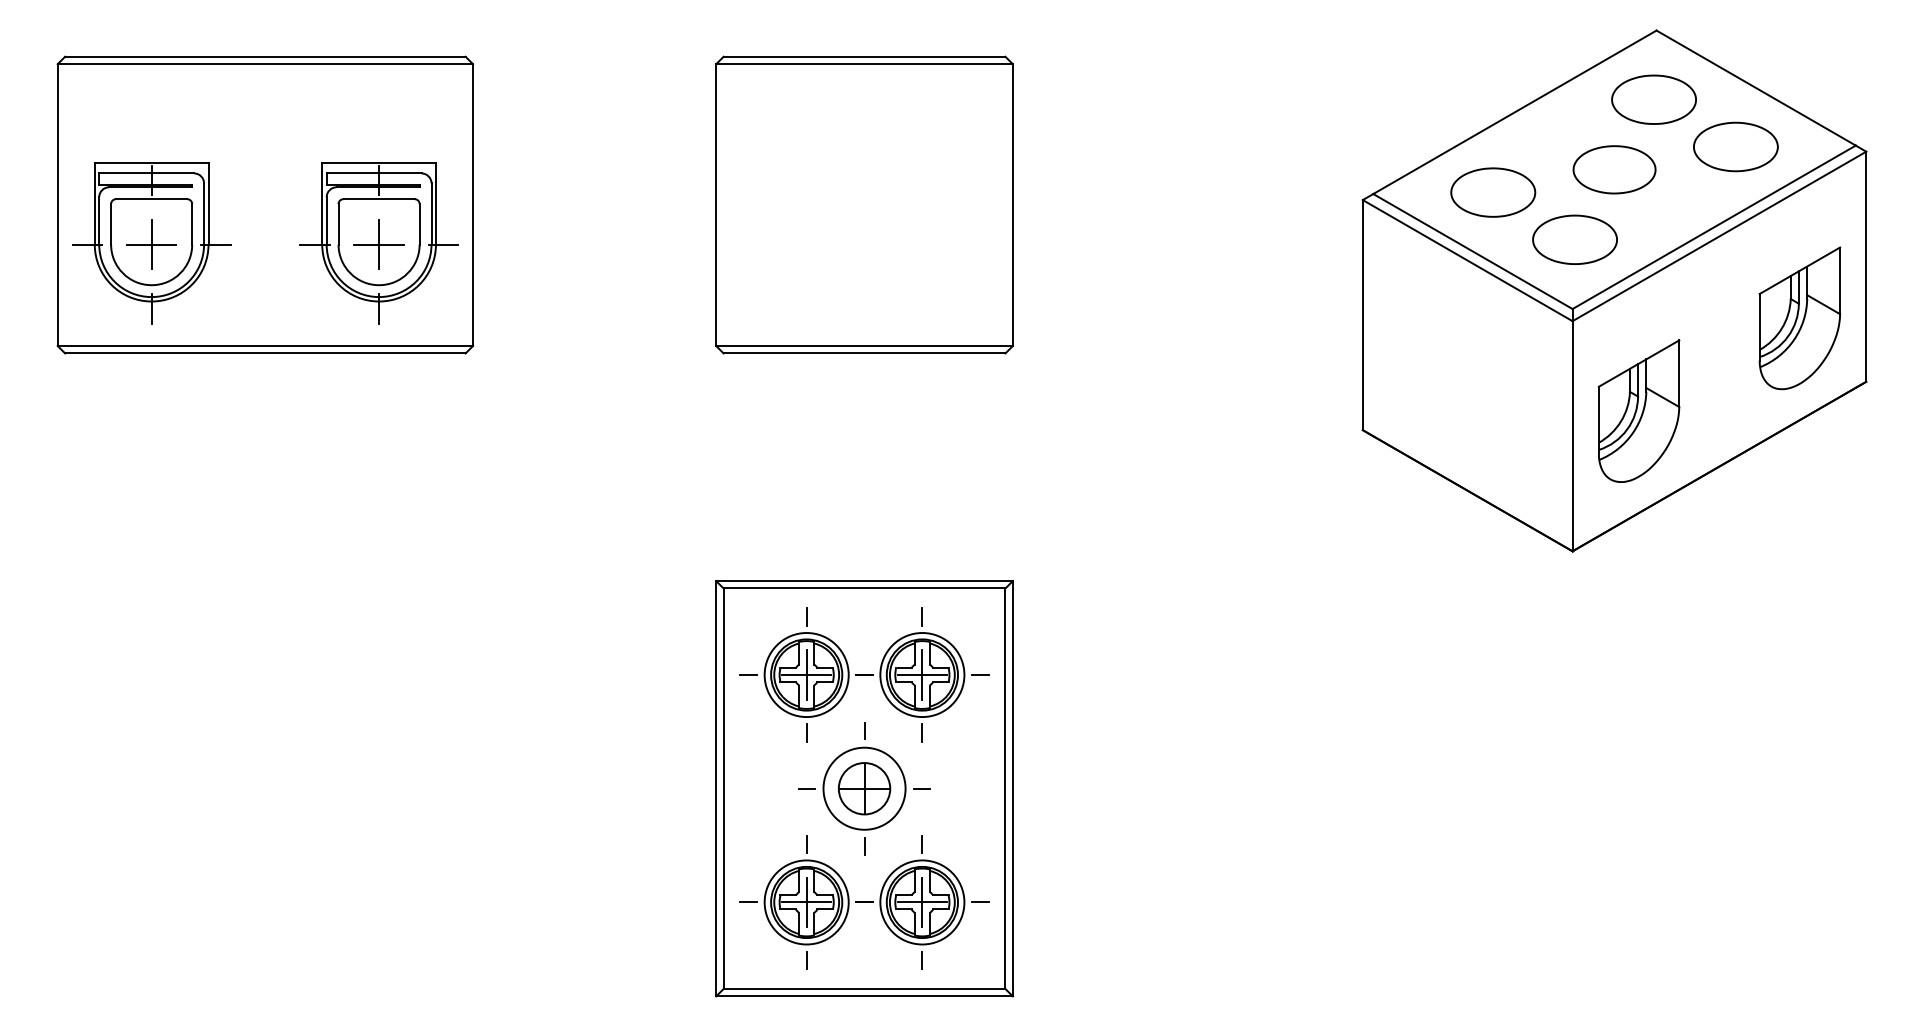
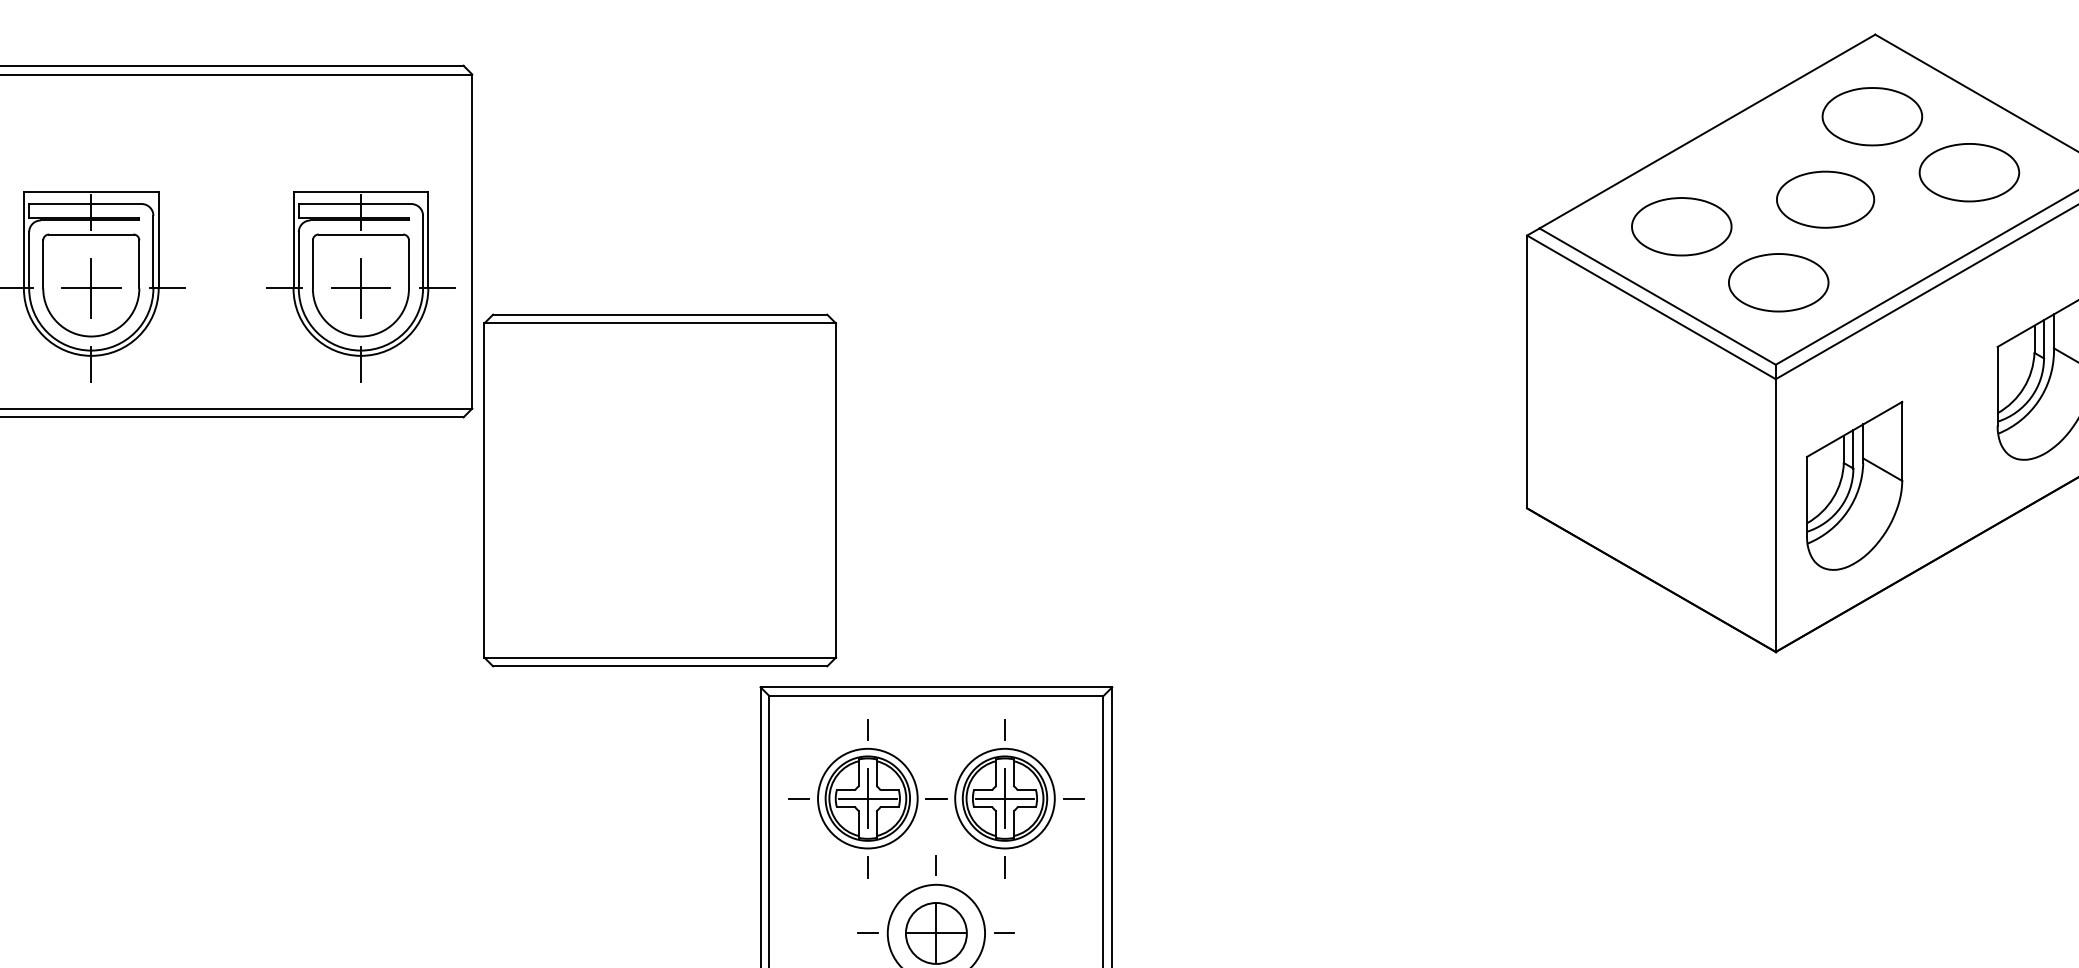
part: (864, 204) -> (660, 489), moved

